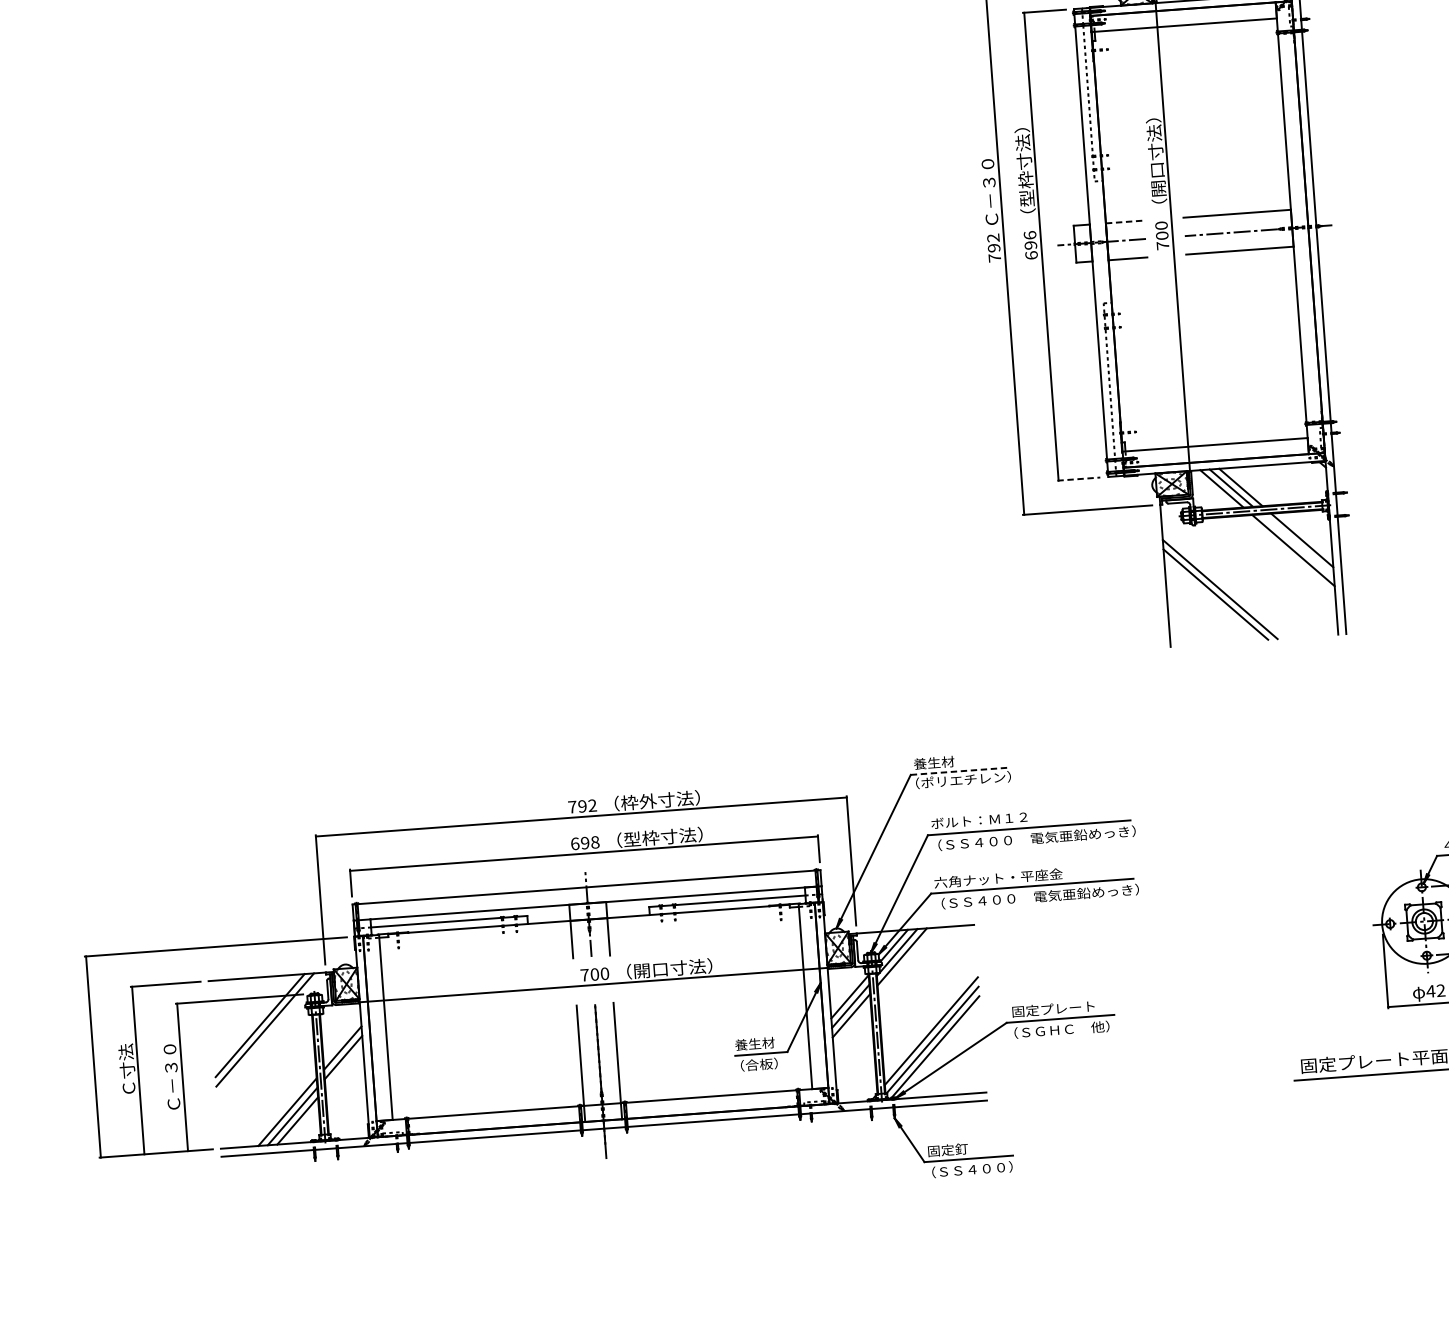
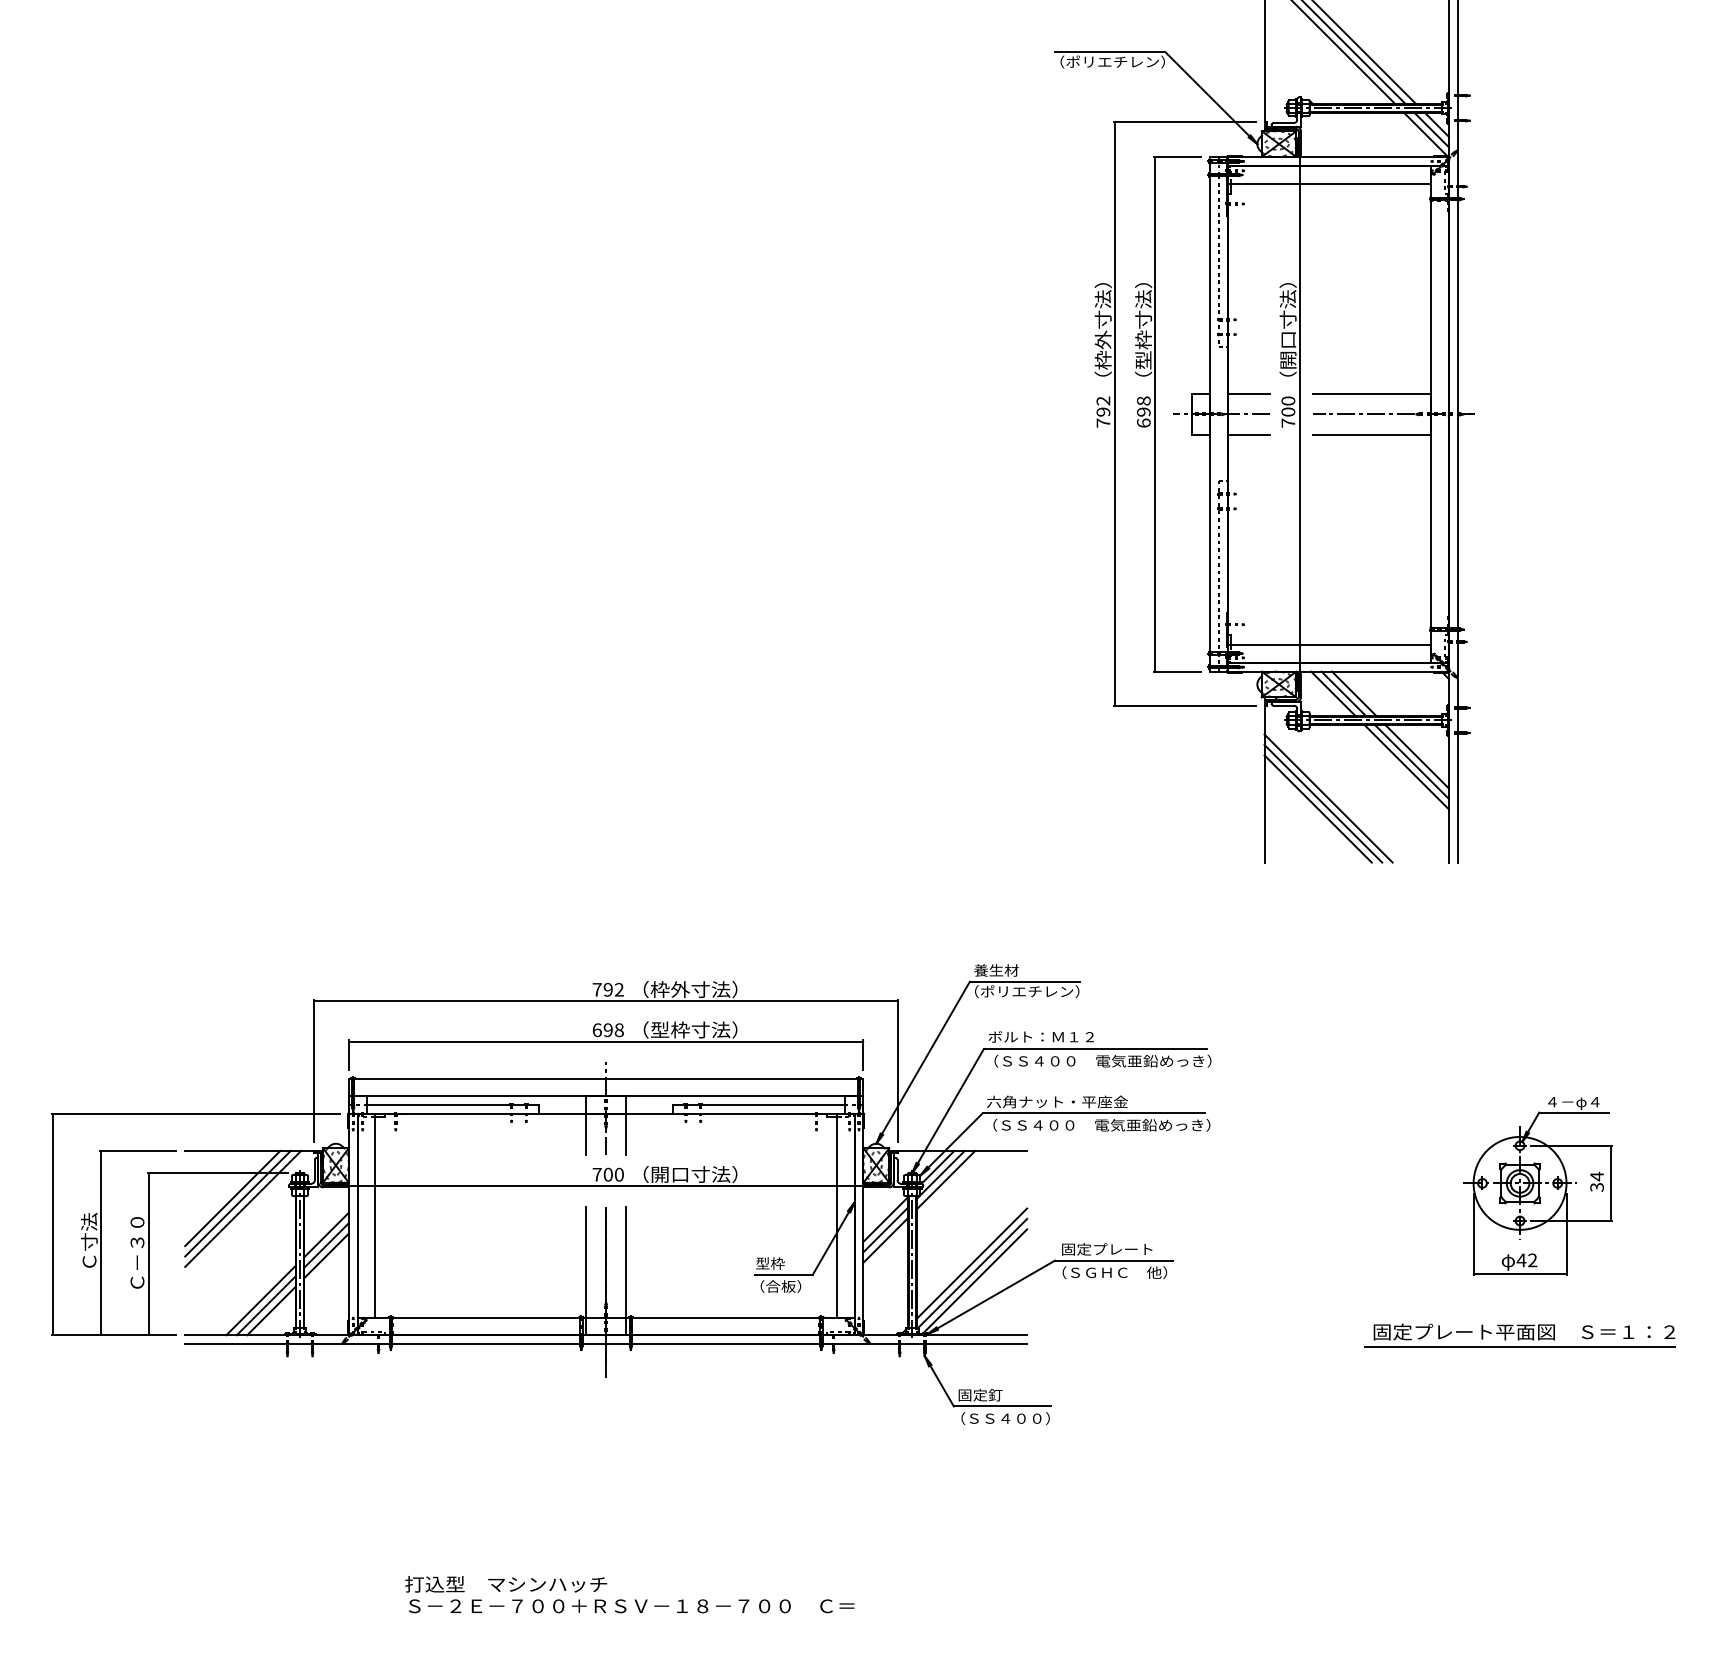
text: (988, 177) -> (1102, 334), Ｃ－３０ -> （枠外寸法）
line: (1125, 222) -> (1249, 394), dashed -> solid
text: (1029, 234) -> (1143, 400), 696 -> 698
line: (1078, 479) -> (1177, 671), dashed -> solid
line: (1297, 545) -> (1411, 761), added
line: (1224, 584) -> (1328, 798), added
line: (960, 771) -> (1024, 981), dashed -> solid
line: (254, 1021) -> (232, 1198), added
text: (754, 1043) -> (777, 1263), 養生材 -> 型枠
line: (344, 1066) -> (326, 1255), added

